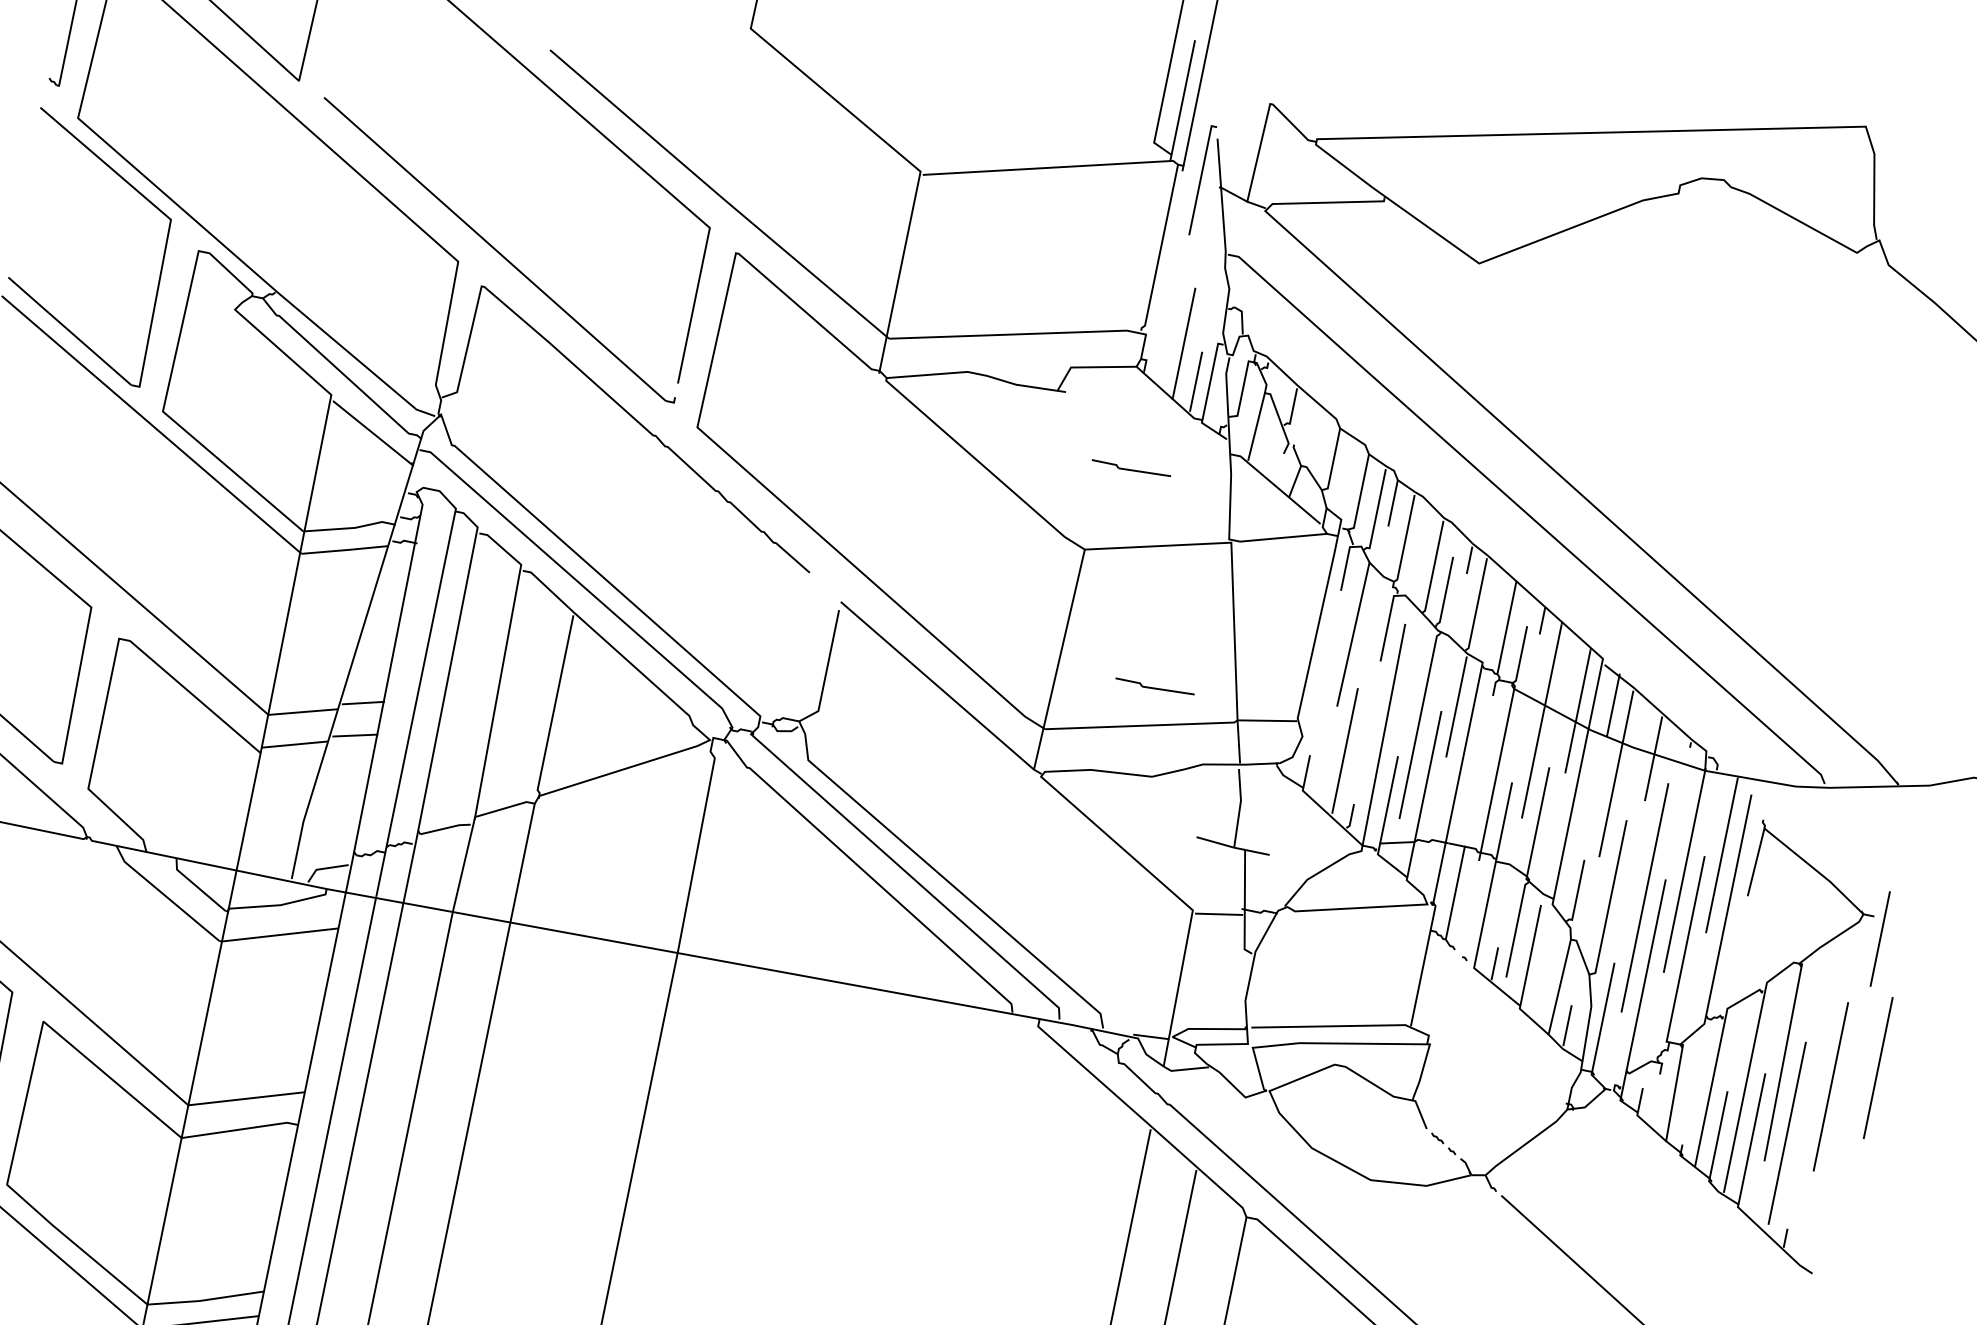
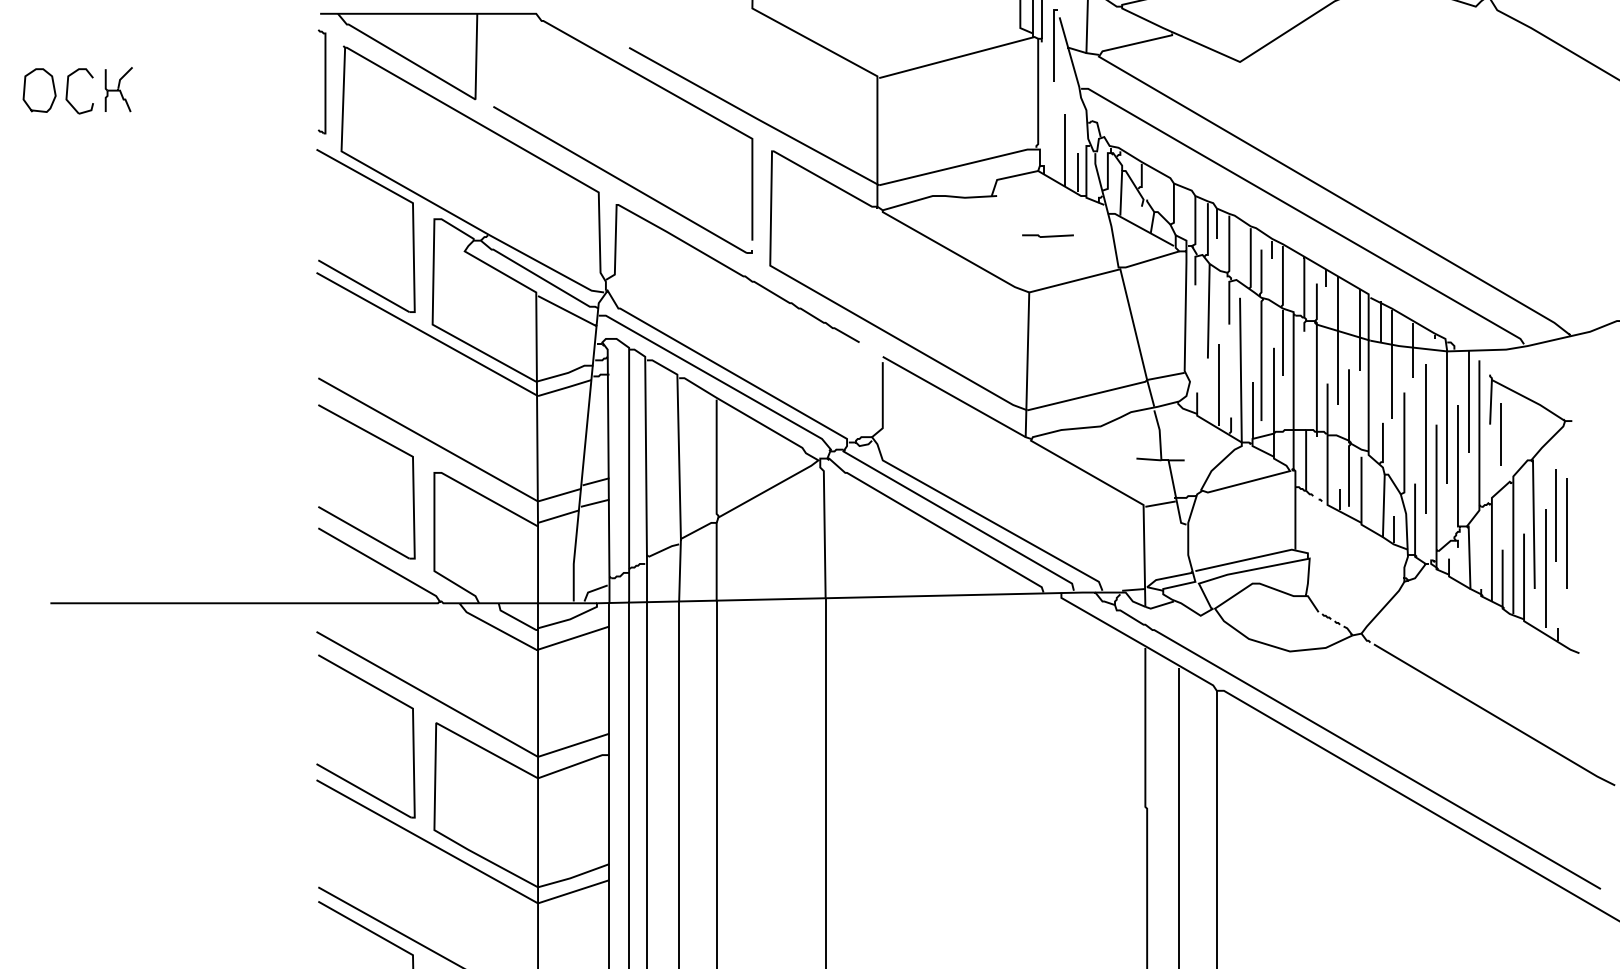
line: (1154, 686) -> (1090, 369), removed
line: (1879, 938) -> (1500, 434), moved
line: (1877, 1067) -> (1555, 515), moved

